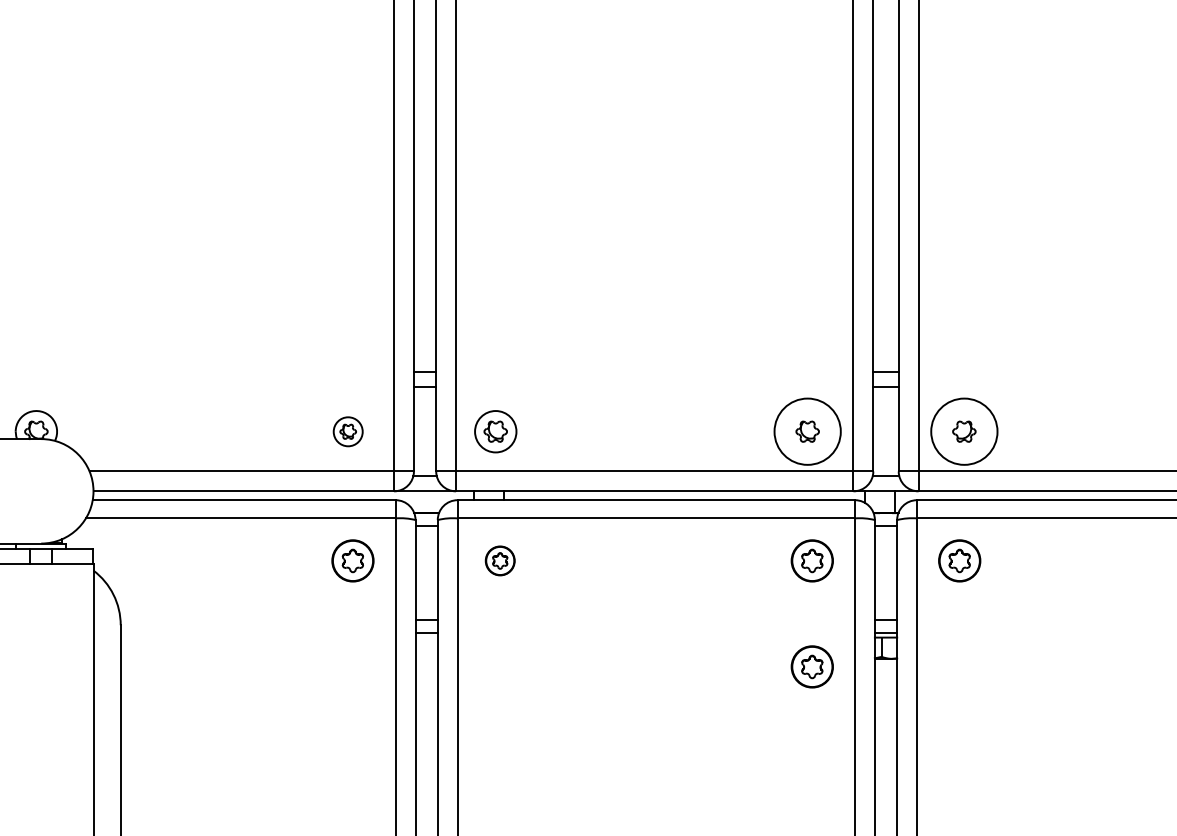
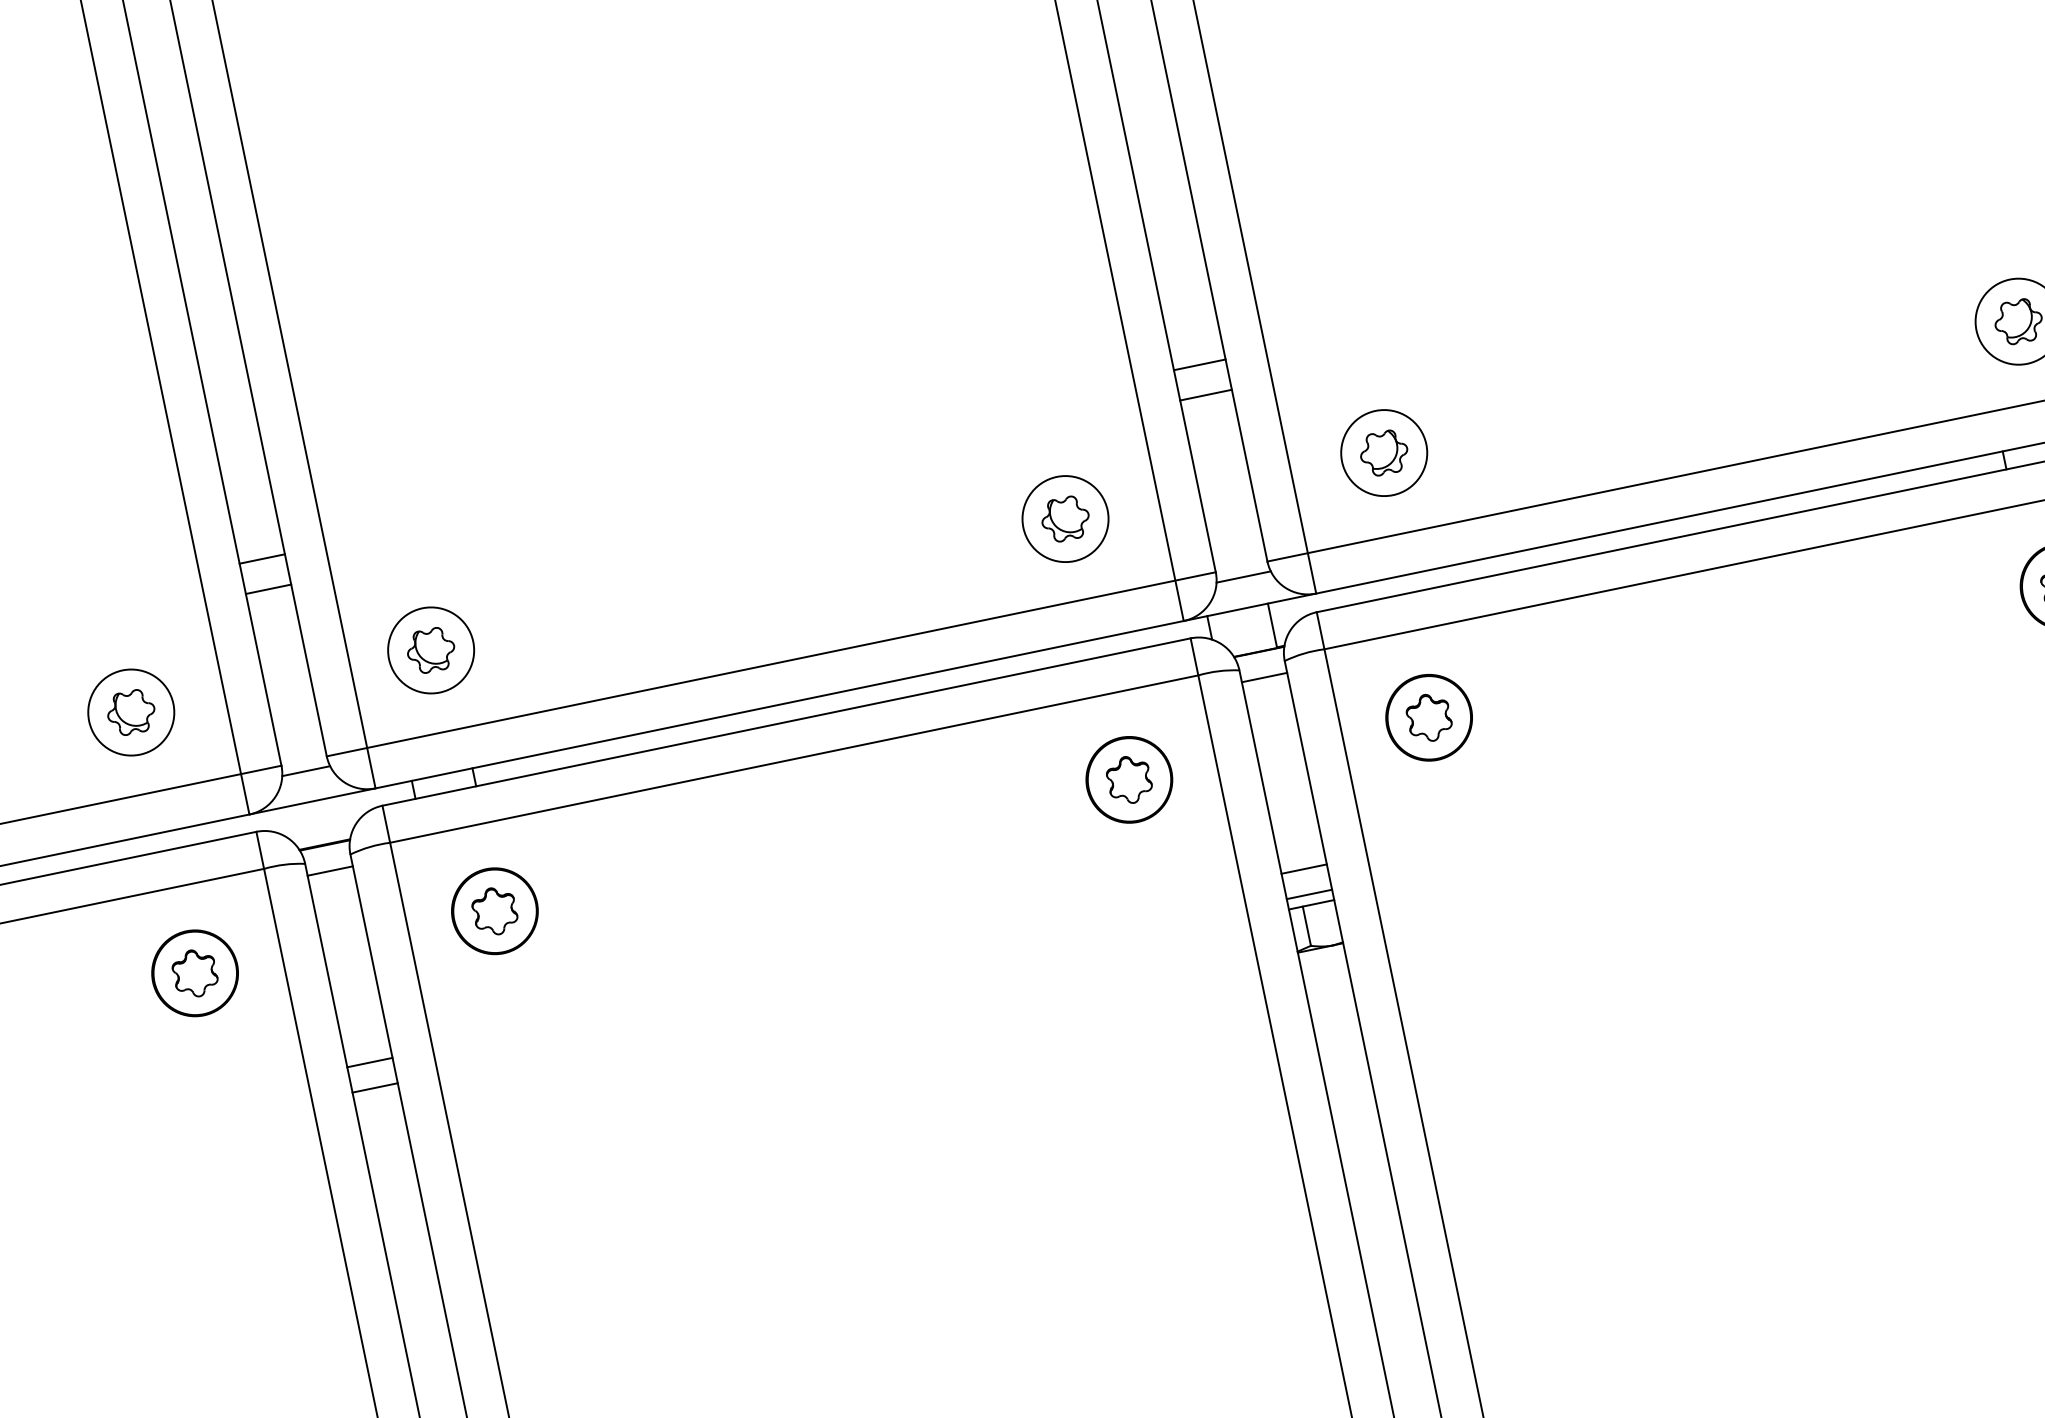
part: (347, 431) -> (129, 712), size x1.43
circle: (807, 431) -> (1065, 518), size x0.62
circle: (964, 431) -> (1384, 452), size x0.62
part: (499, 560) -> (492, 910), size x1.43
part: (811, 666) -> (1172, 994), removed

